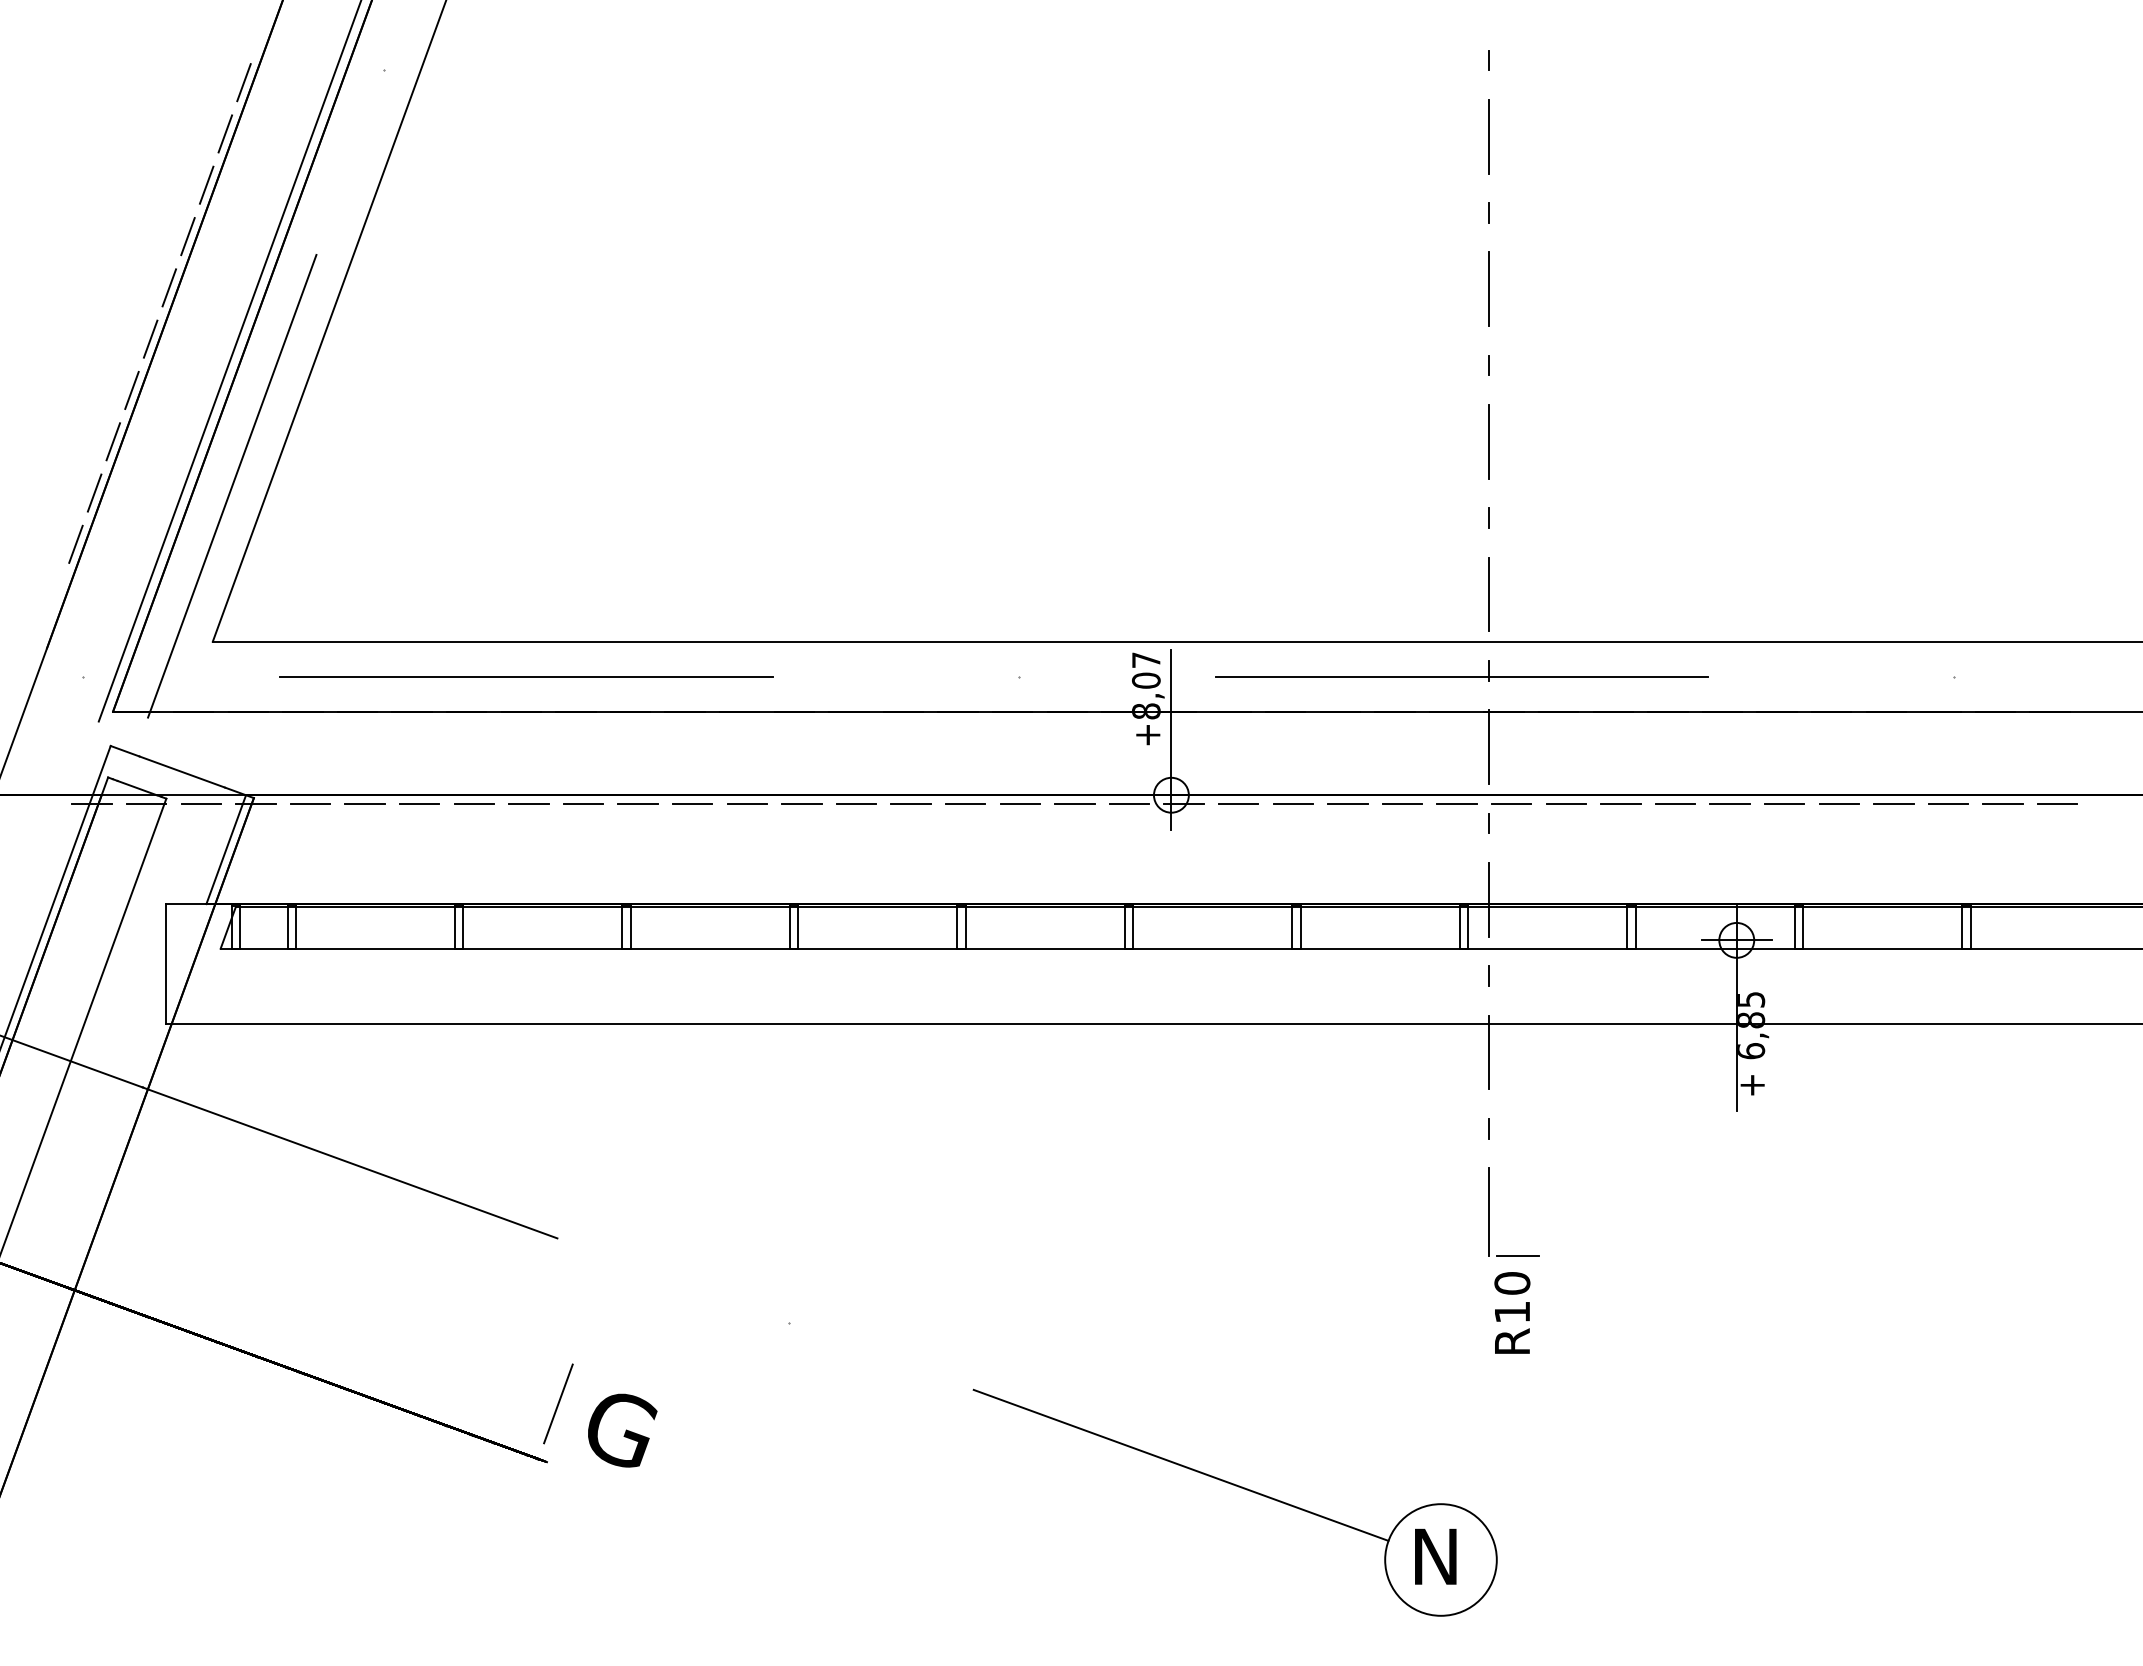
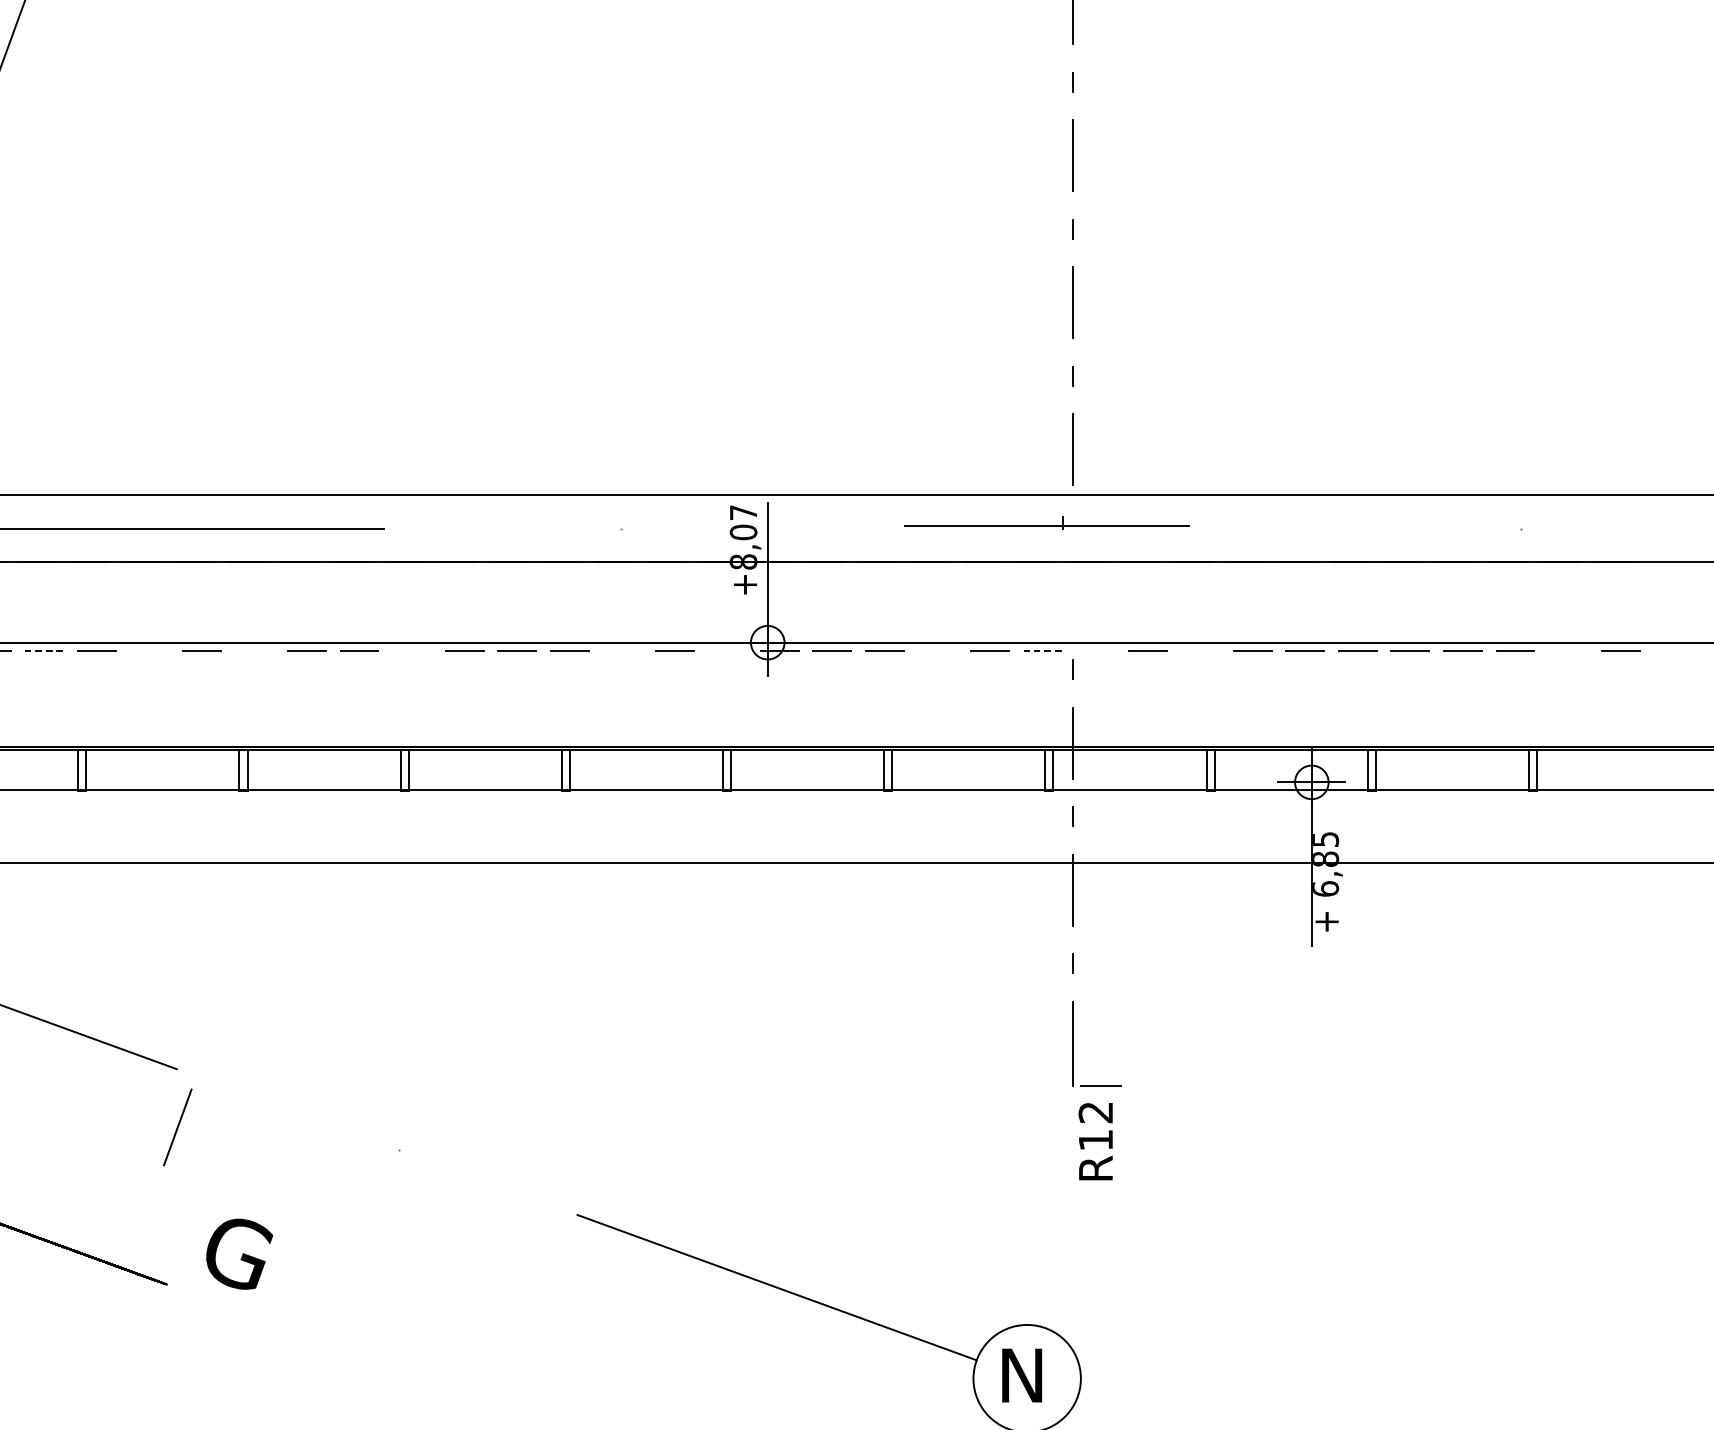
part: (1461, 670) -> (1046, 522), size x0.6
line: (1488, 747) -> (1072, 596), removed
line: (419, 803) -> (44, 650), solid -> dashed
line: (528, 803) -> (149, 650), removed
line: (637, 803) -> (253, 650), removed
line: (801, 803) -> (411, 650), removed
line: (1019, 803) -> (621, 650), removed
line: (1129, 803) -> (727, 650), removed
line: (1347, 803) -> (937, 650), removed
line: (1457, 803) -> (1043, 650), solid -> dashed
line: (1511, 803) -> (1095, 650), removed
line: (1620, 803) -> (1199, 650), removed
line: (2002, 803) -> (1567, 650), removed
text: (1512, 1283) -> (1096, 1112), R10 -> R12
line: (558, 1403) -> (177, 1127), moved

